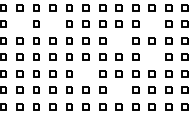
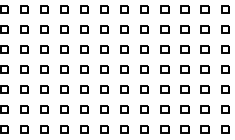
part: (19, 23) -> (23, 28), added
part: (52, 23) -> (64, 28), added
part: (151, 23) -> (184, 28), added
part: (118, 40) -> (144, 49), added
part: (151, 56) -> (184, 68), added
part: (85, 73) -> (104, 89), added
part: (118, 89) -> (144, 108), added

